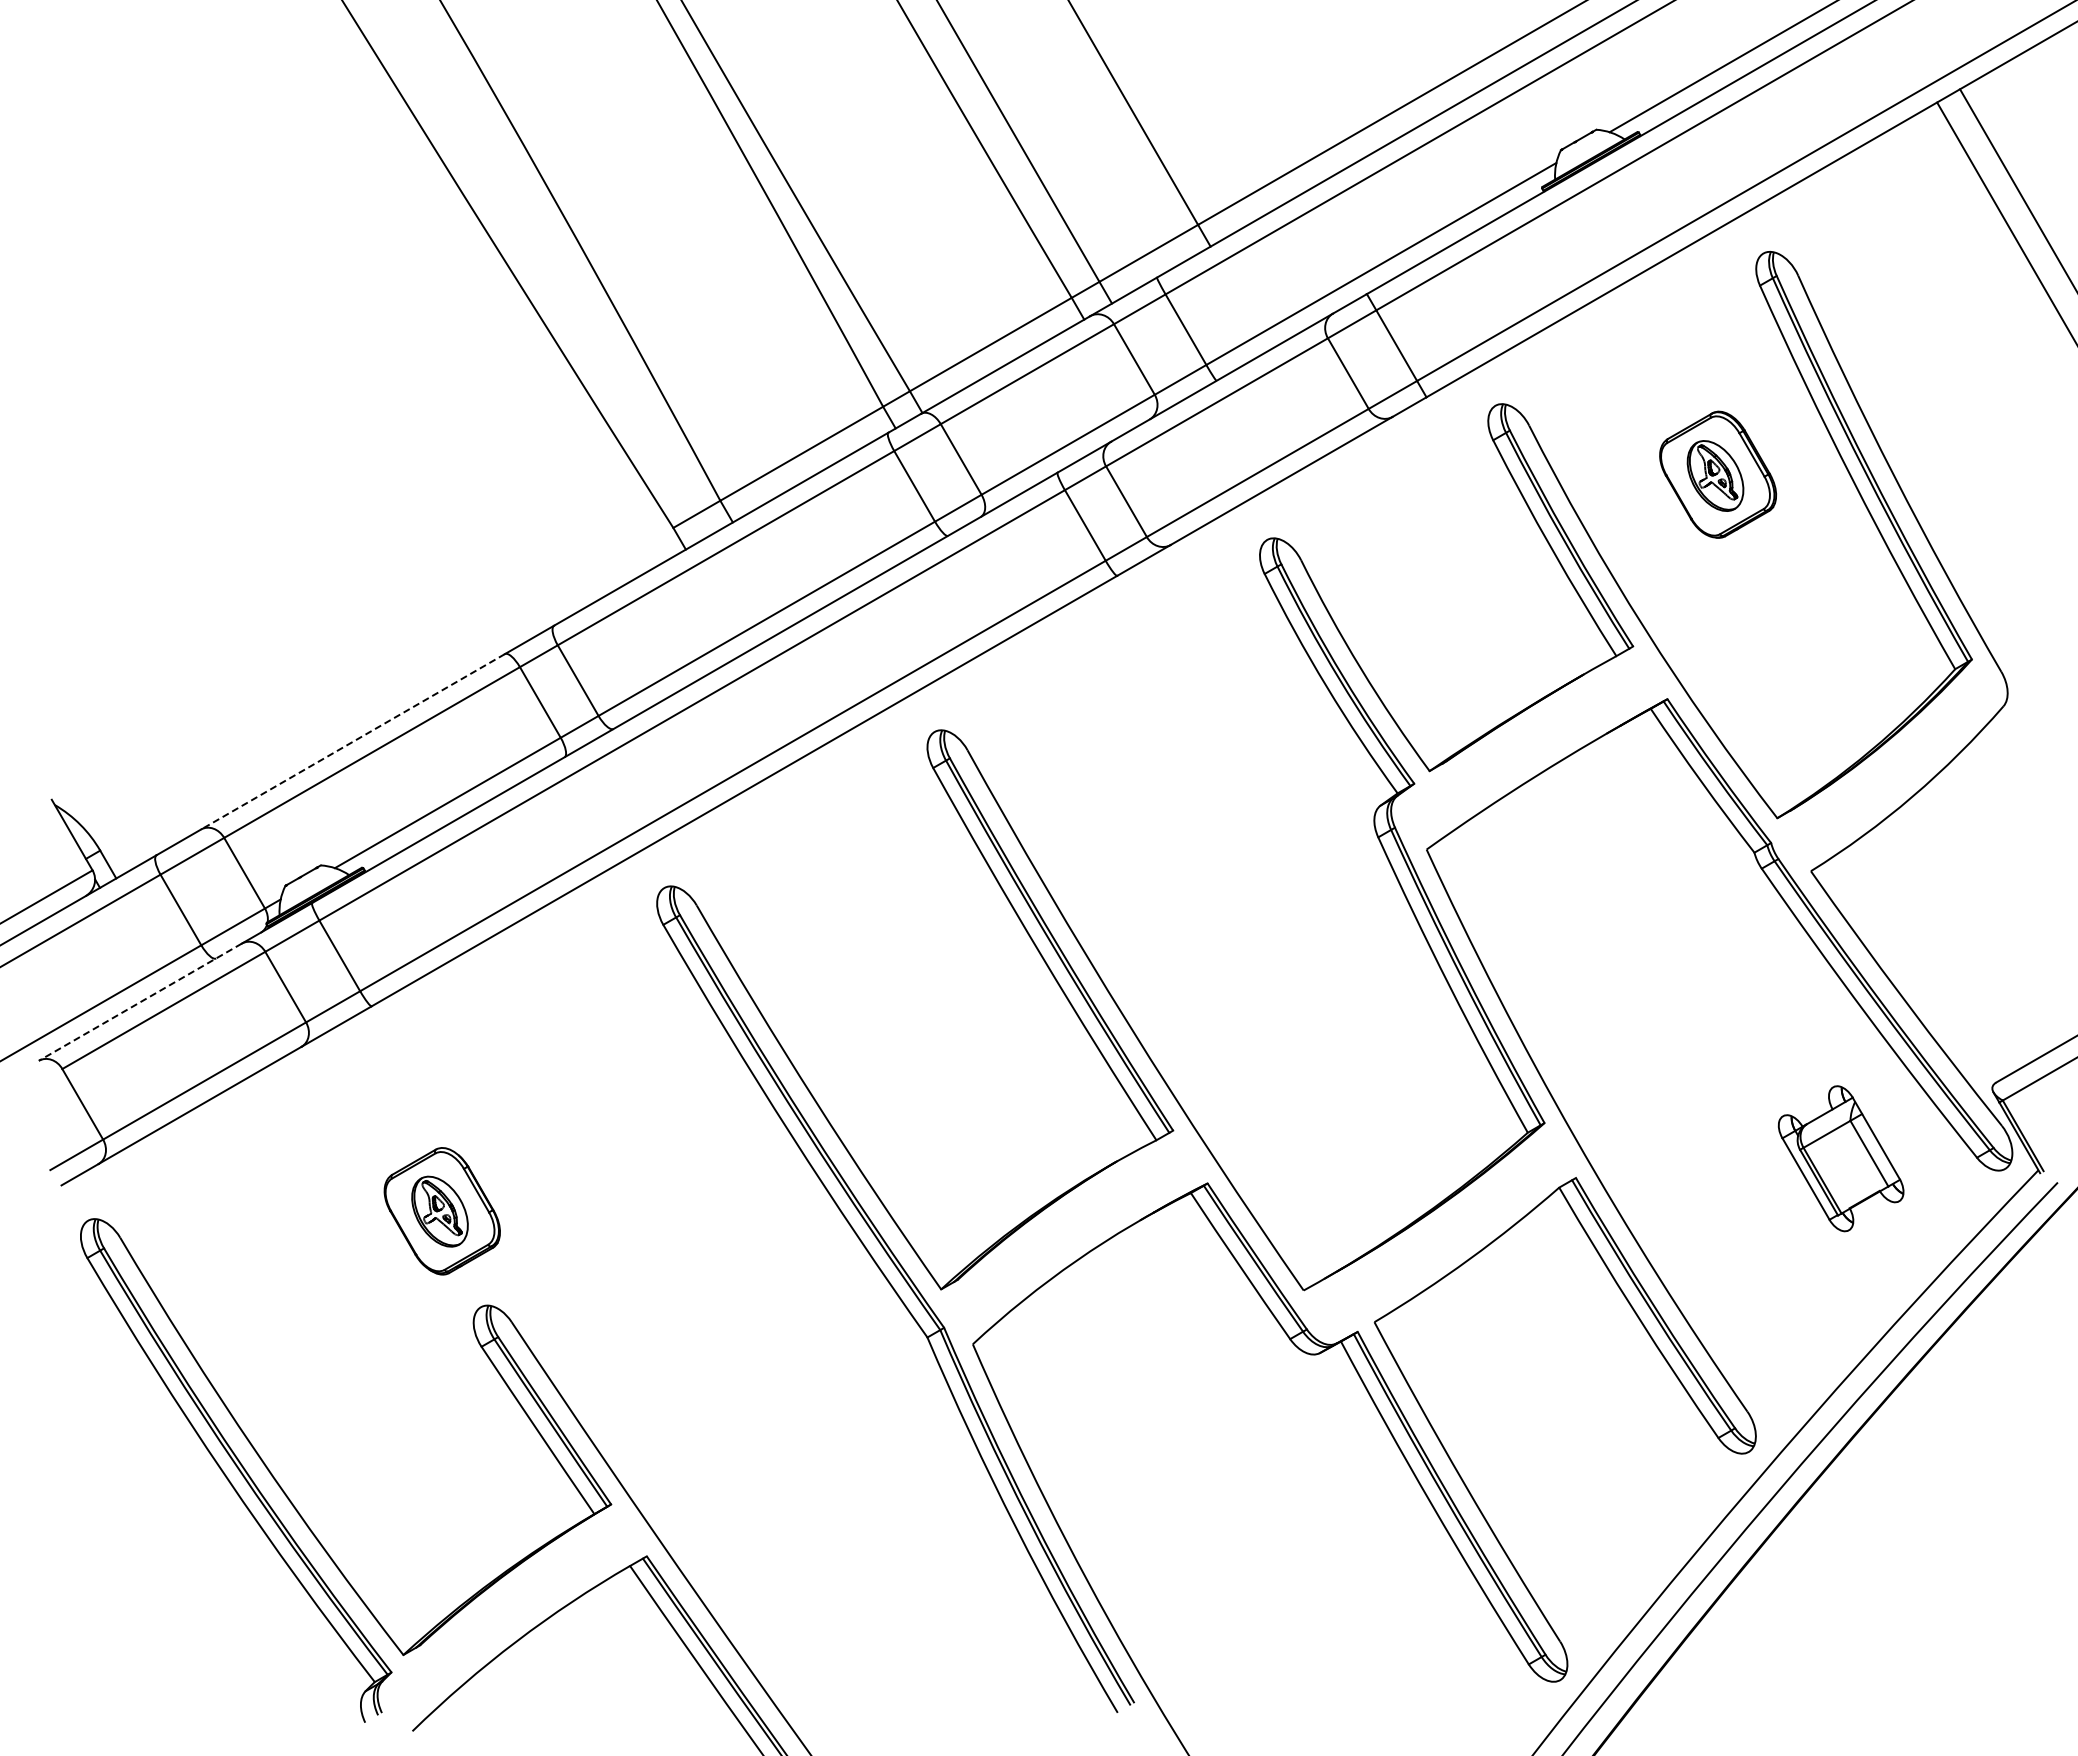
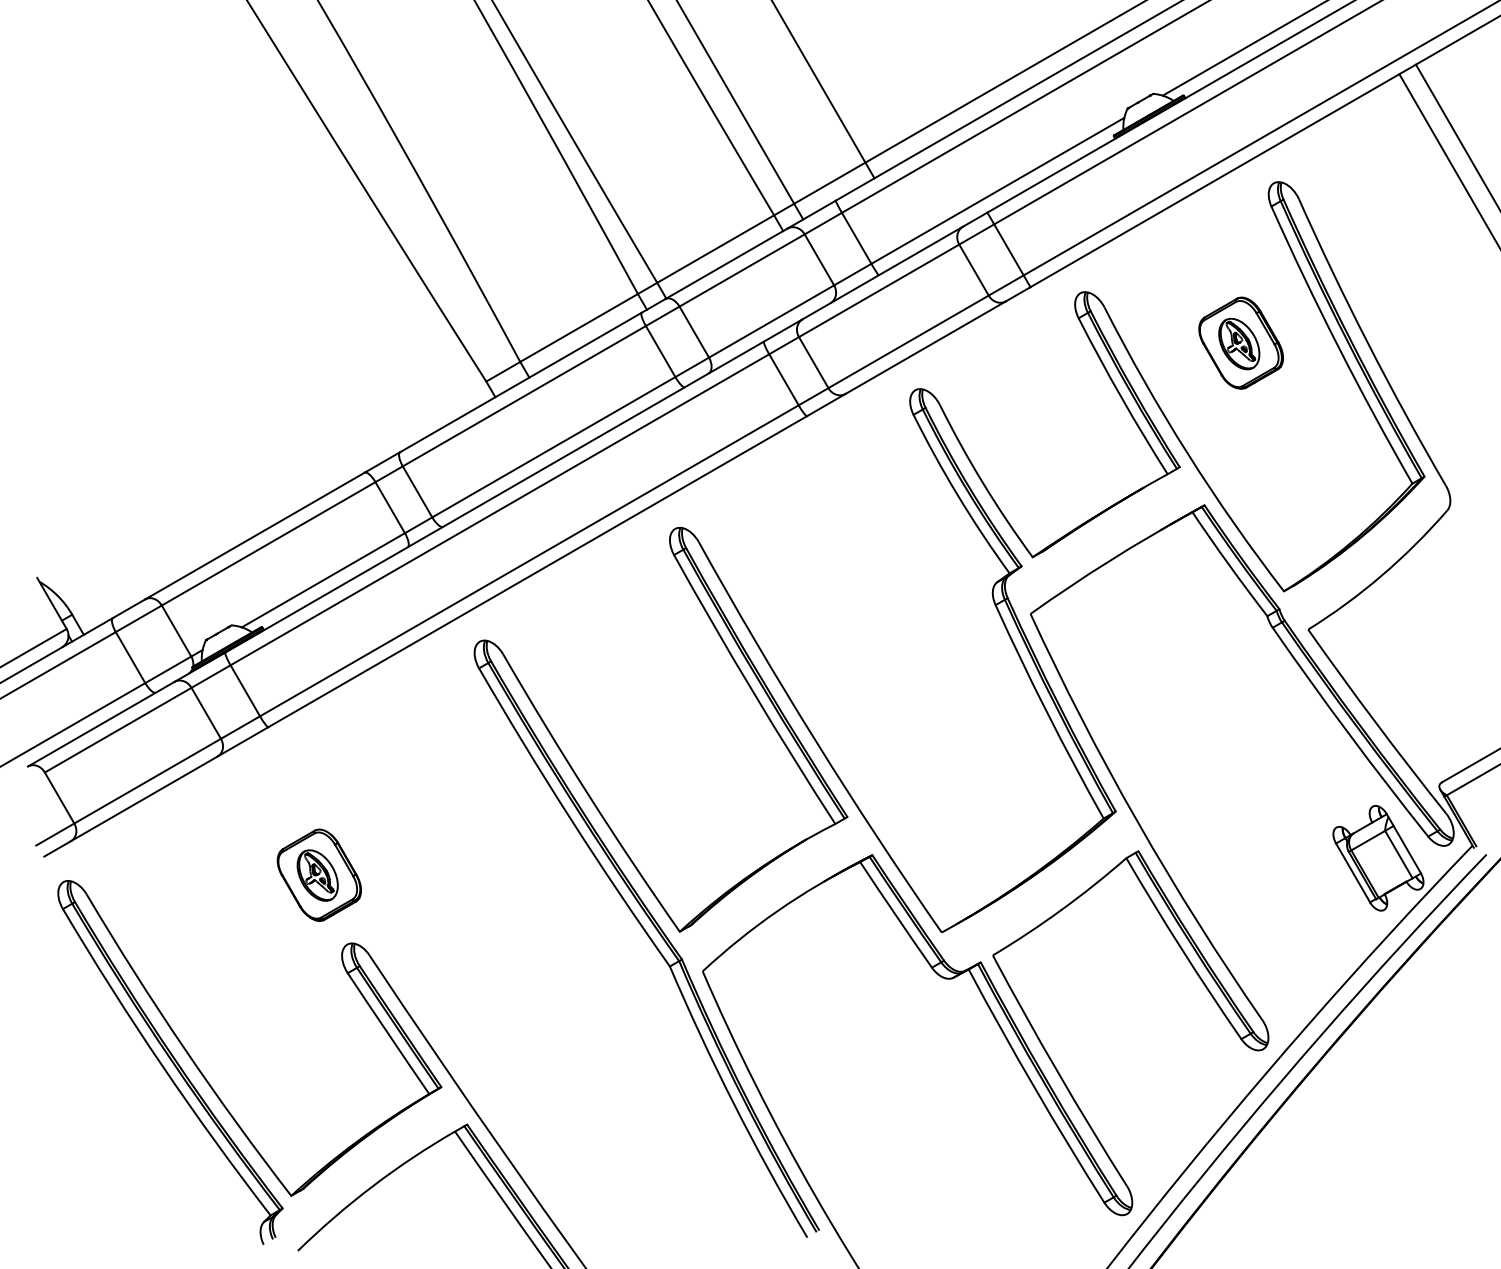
line: (352, 742) -> (254, 536), dashed -> solid
line: (139, 1002) -> (100, 724), dashed -> solid
part: (1840, 1158) -> (1377, 858), moved

